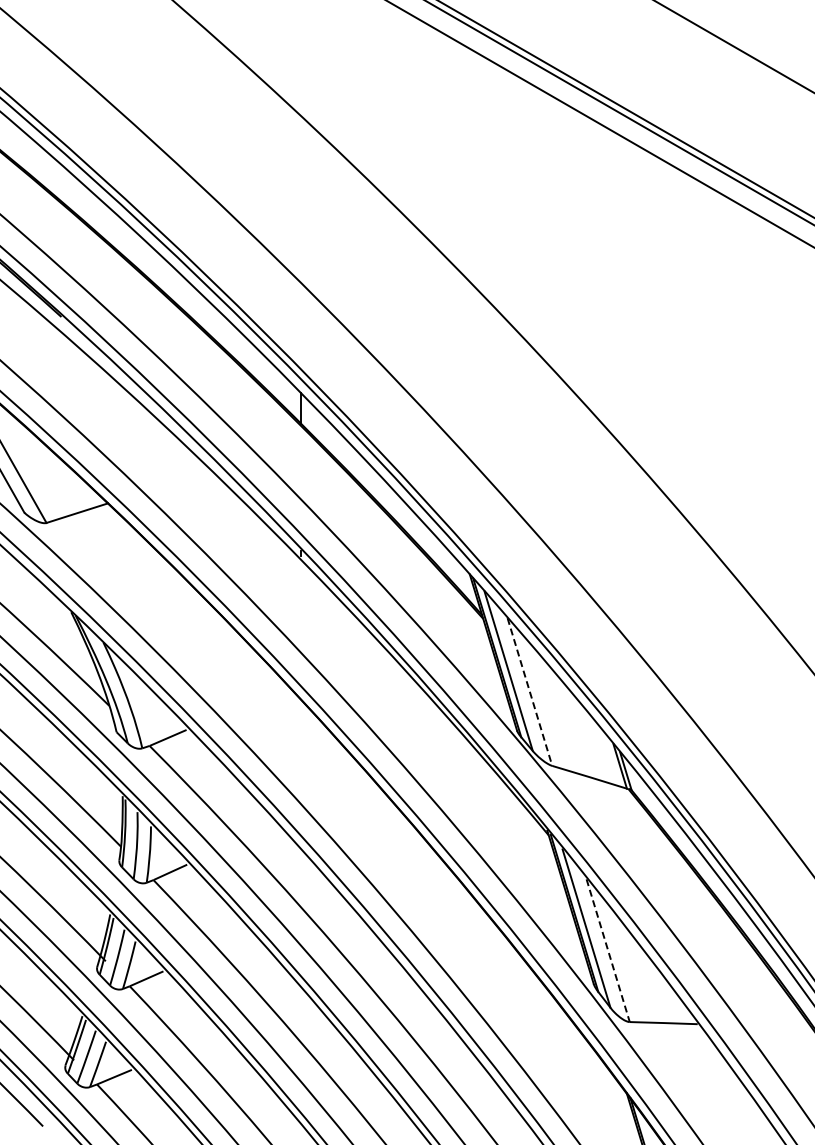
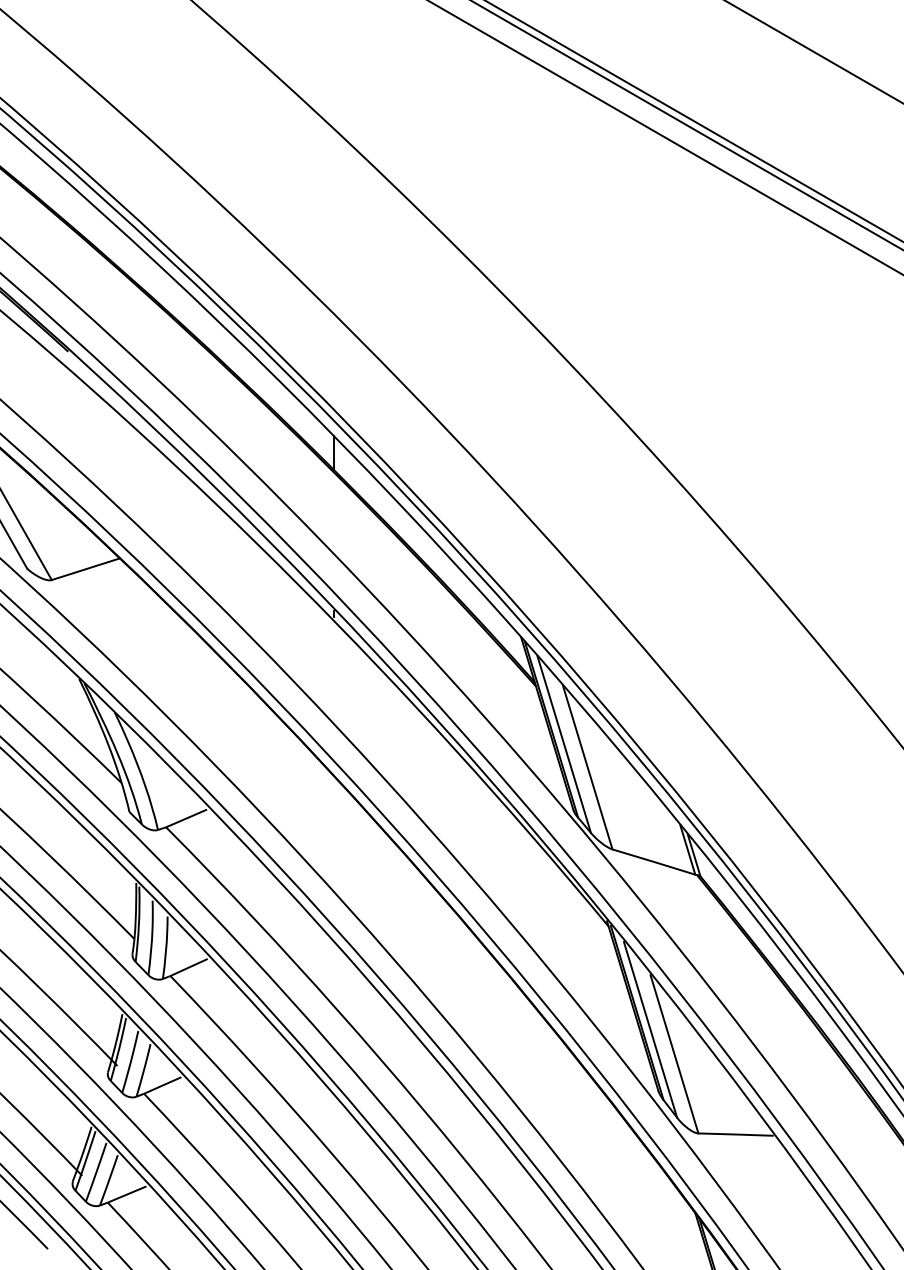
line: (530, 692) -> (588, 768), dashed -> solid
line: (608, 950) -> (674, 1054), dashed -> solid

